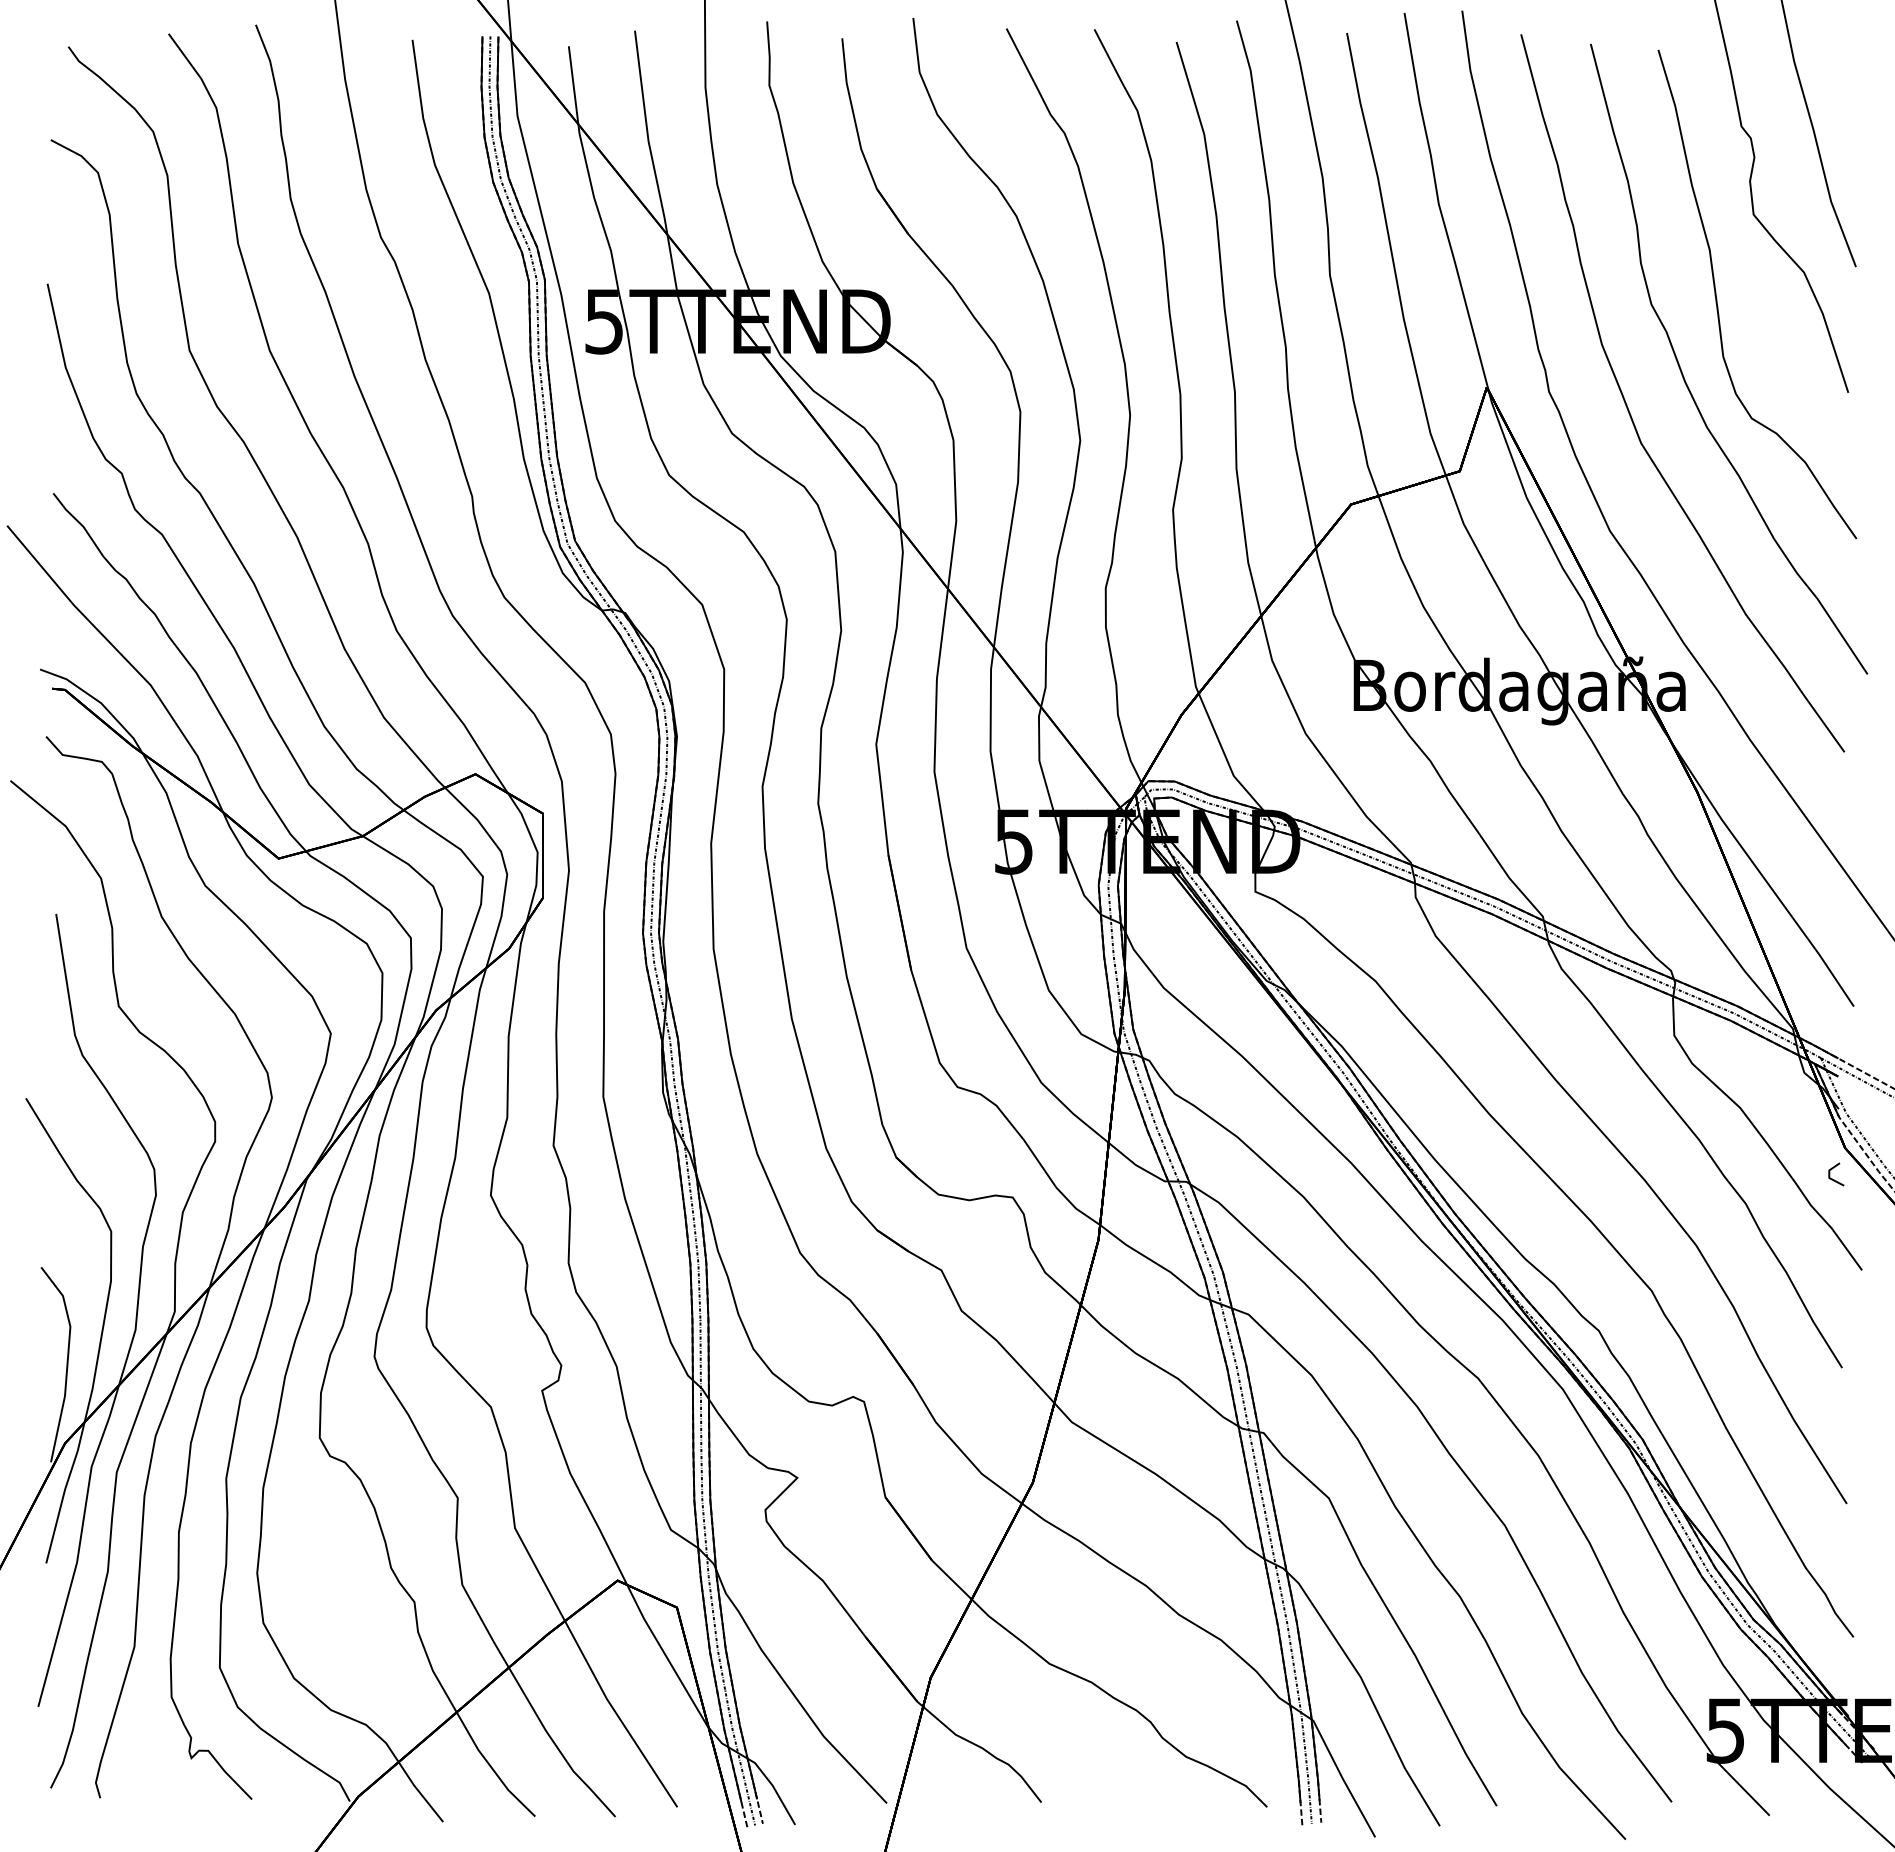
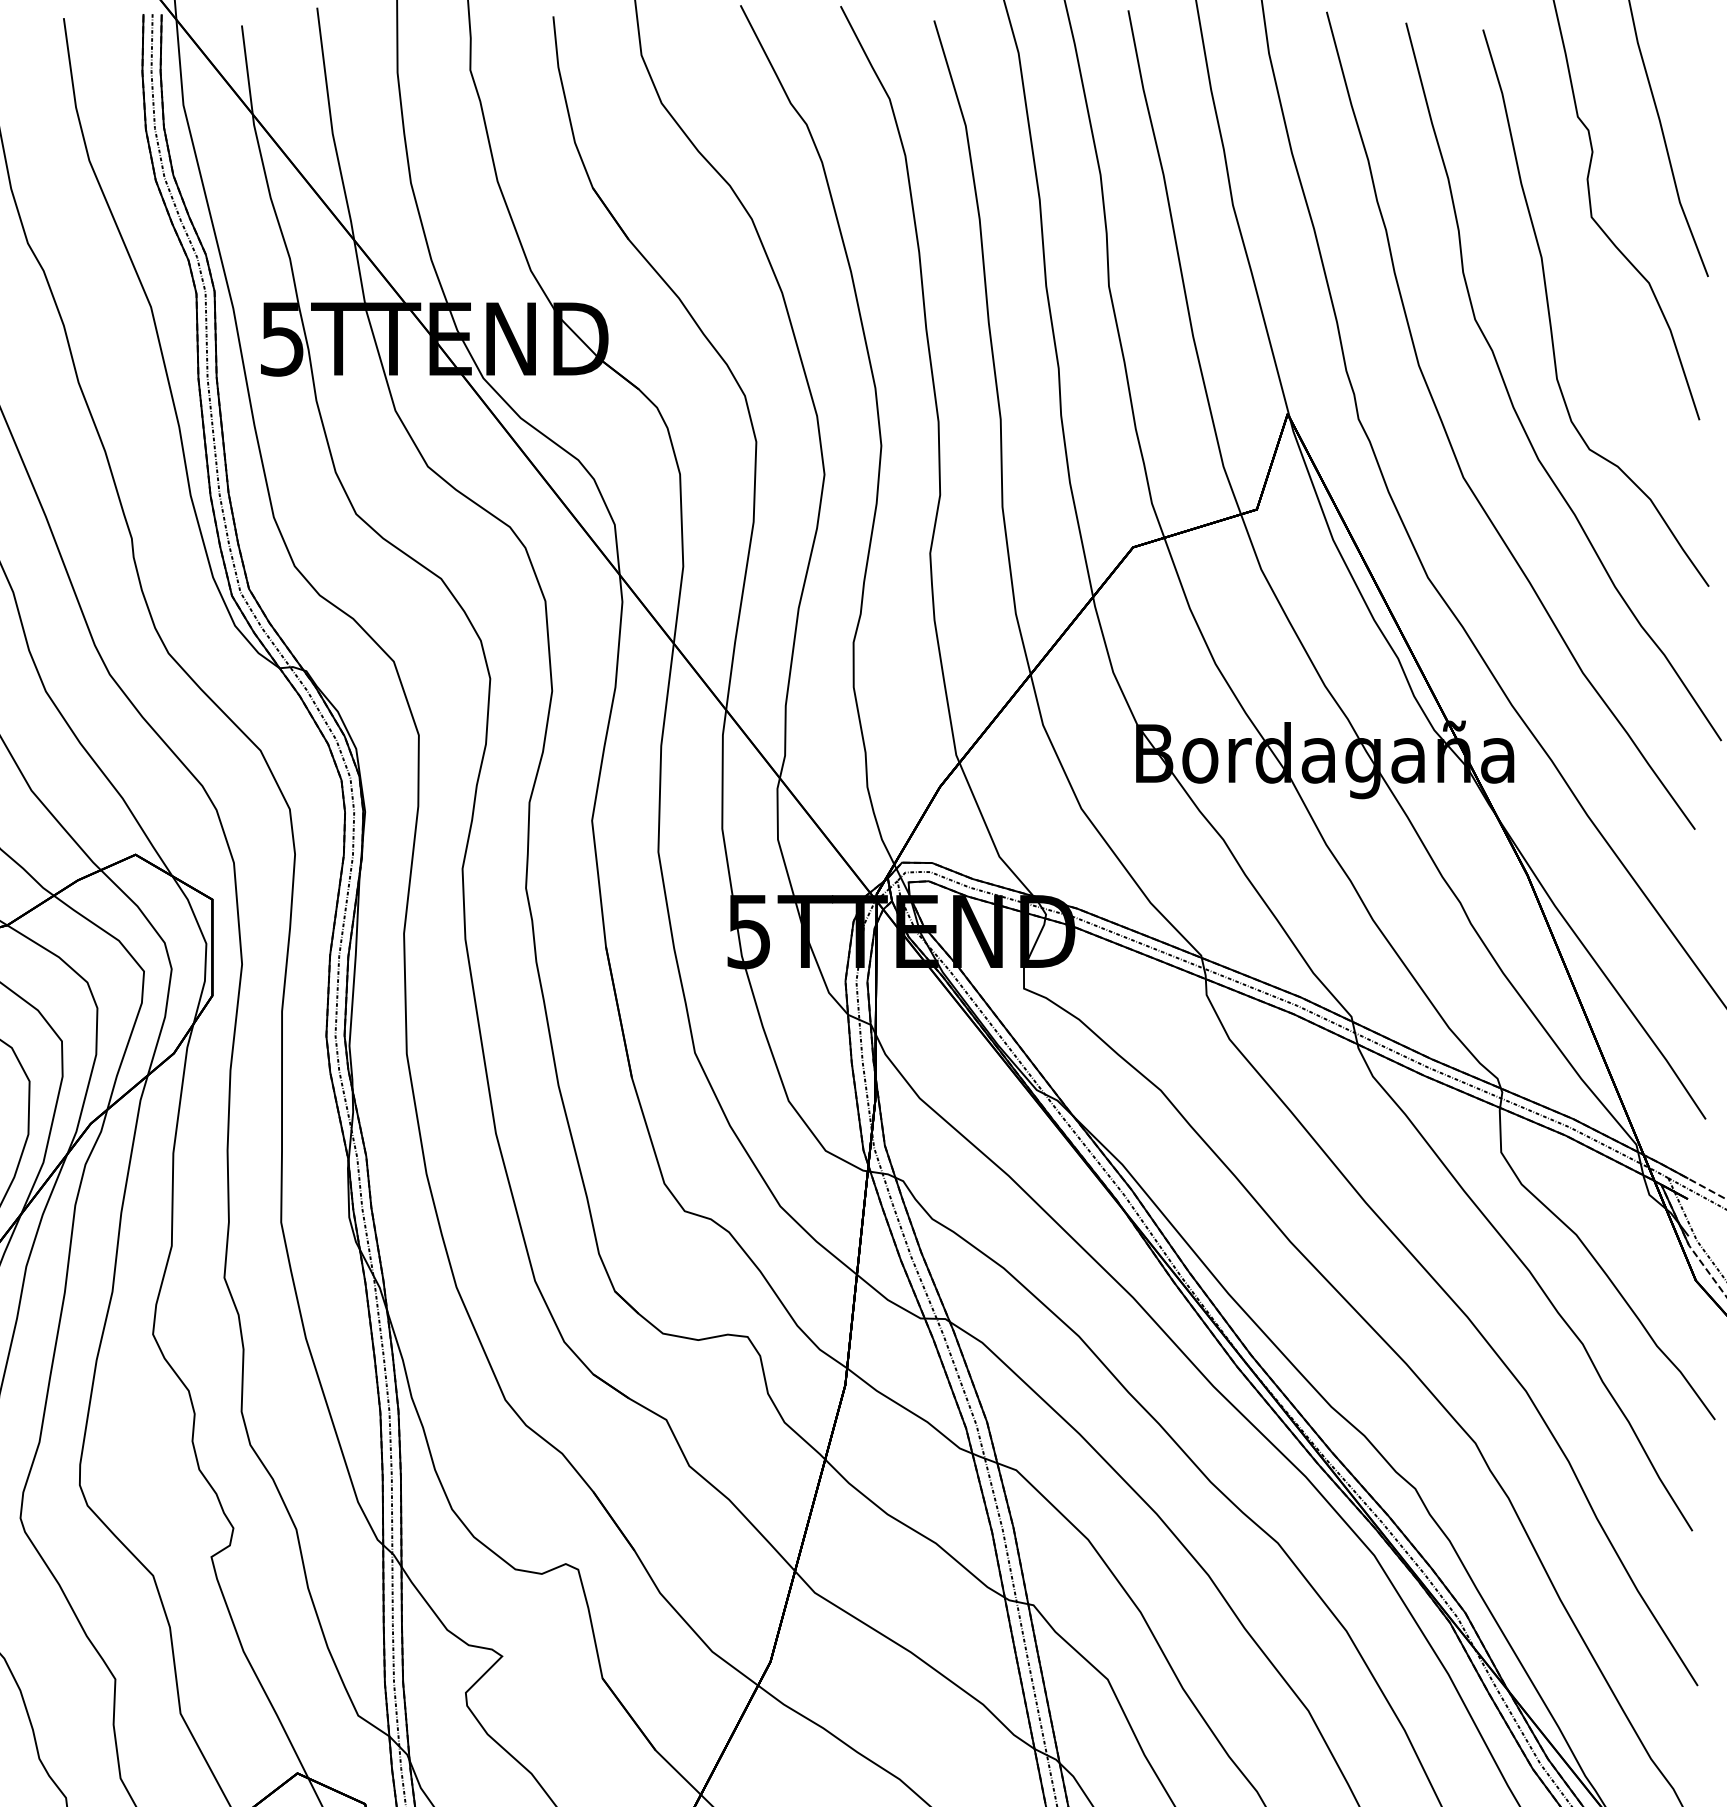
line: (1834, 1179) -> (1683, 1316), removed

